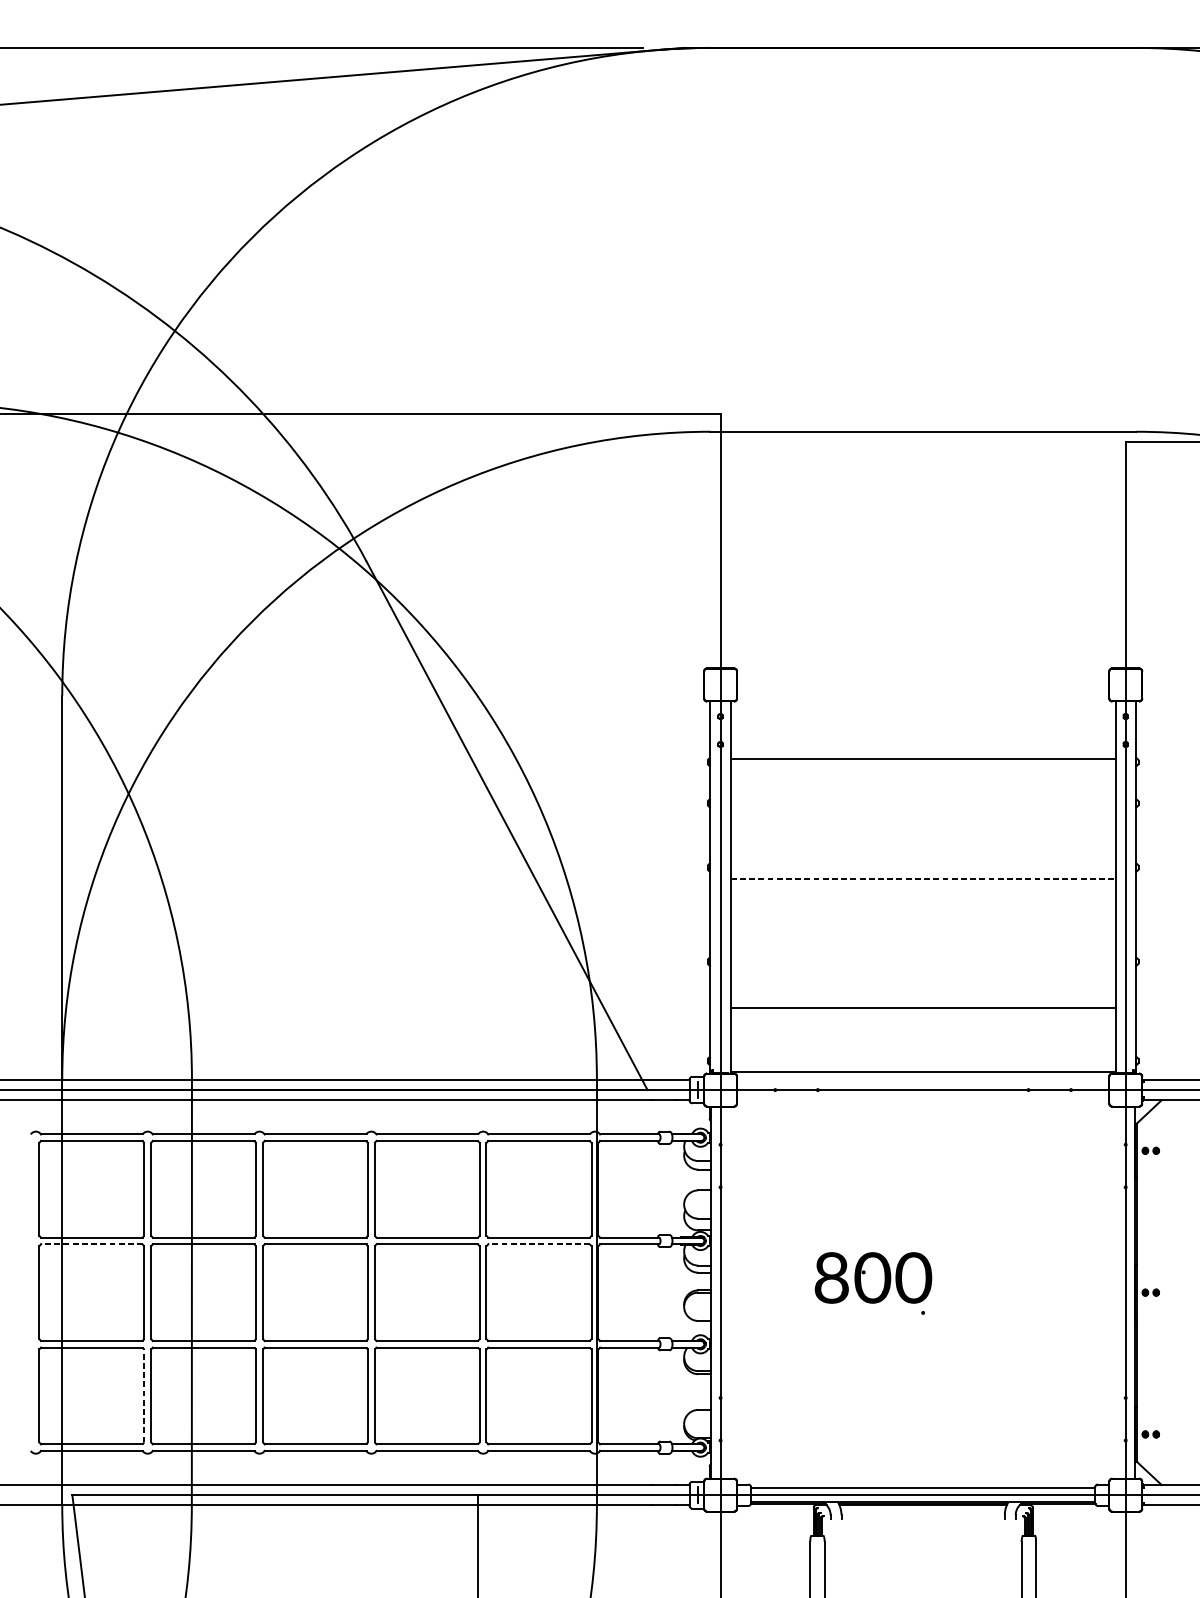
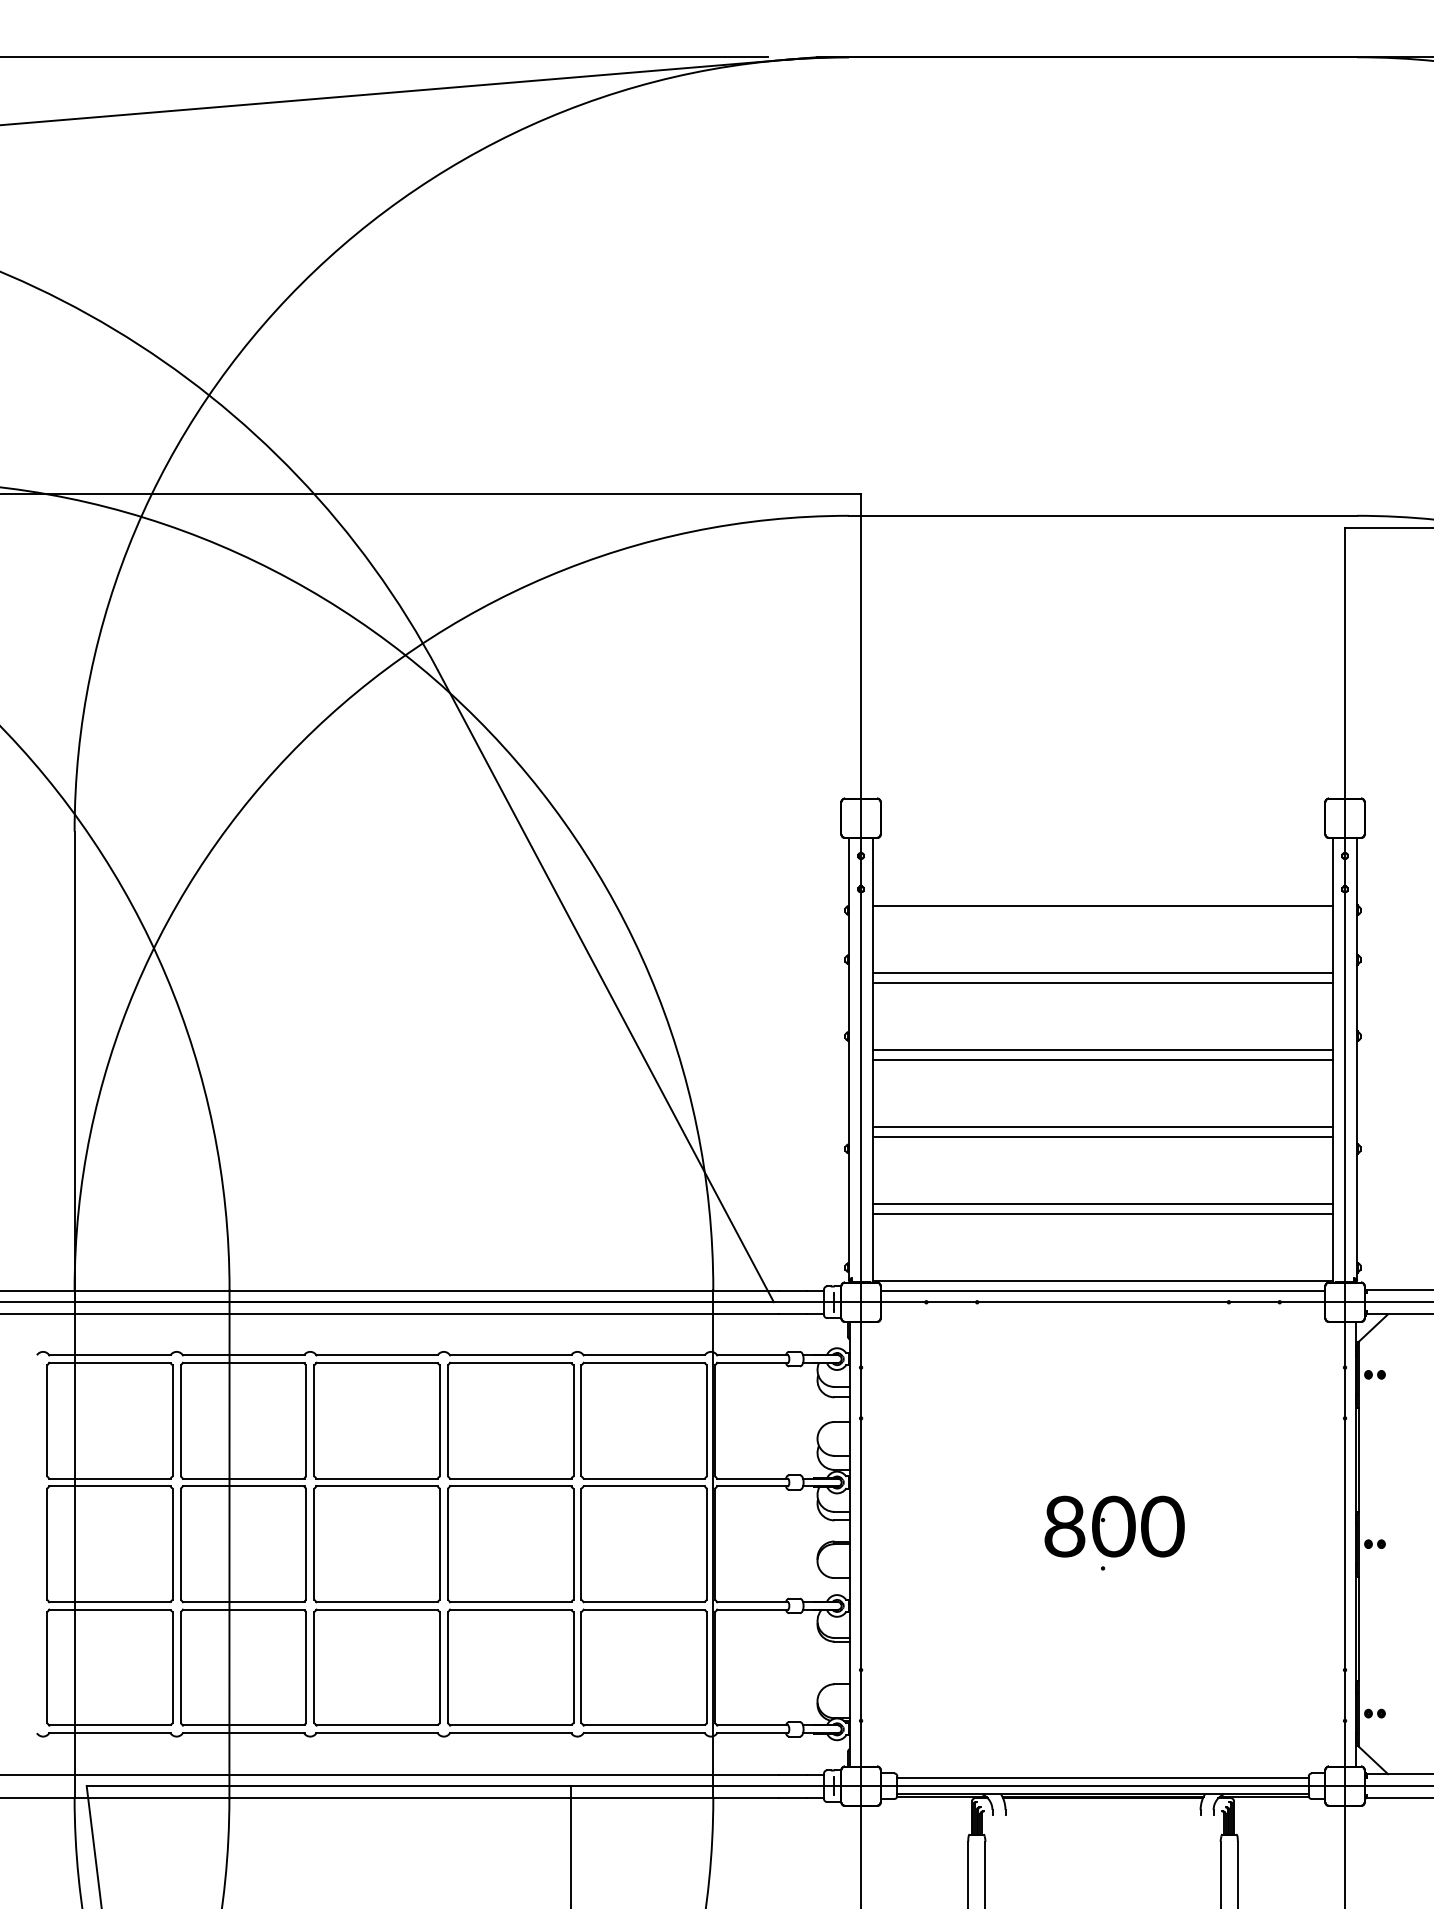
line: (922, 814) -> (1102, 972), added
line: (922, 823) -> (1102, 983), added
line: (923, 878) -> (1103, 1049), dashed -> solid
line: (922, 887) -> (1102, 1060), added
line: (922, 942) -> (1102, 1126), added
line: (922, 952) -> (1102, 1137), added
line: (922, 1016) -> (1102, 1214), added
line: (922, 1081) -> (1102, 1291), added
line: (92, 1244) -> (110, 1486), dashed -> solid
line: (539, 1244) -> (644, 1486), dashed -> solid
part: (873, 1277) -> (1114, 1526), moved
line: (144, 1395) -> (172, 1667), dashed -> solid

